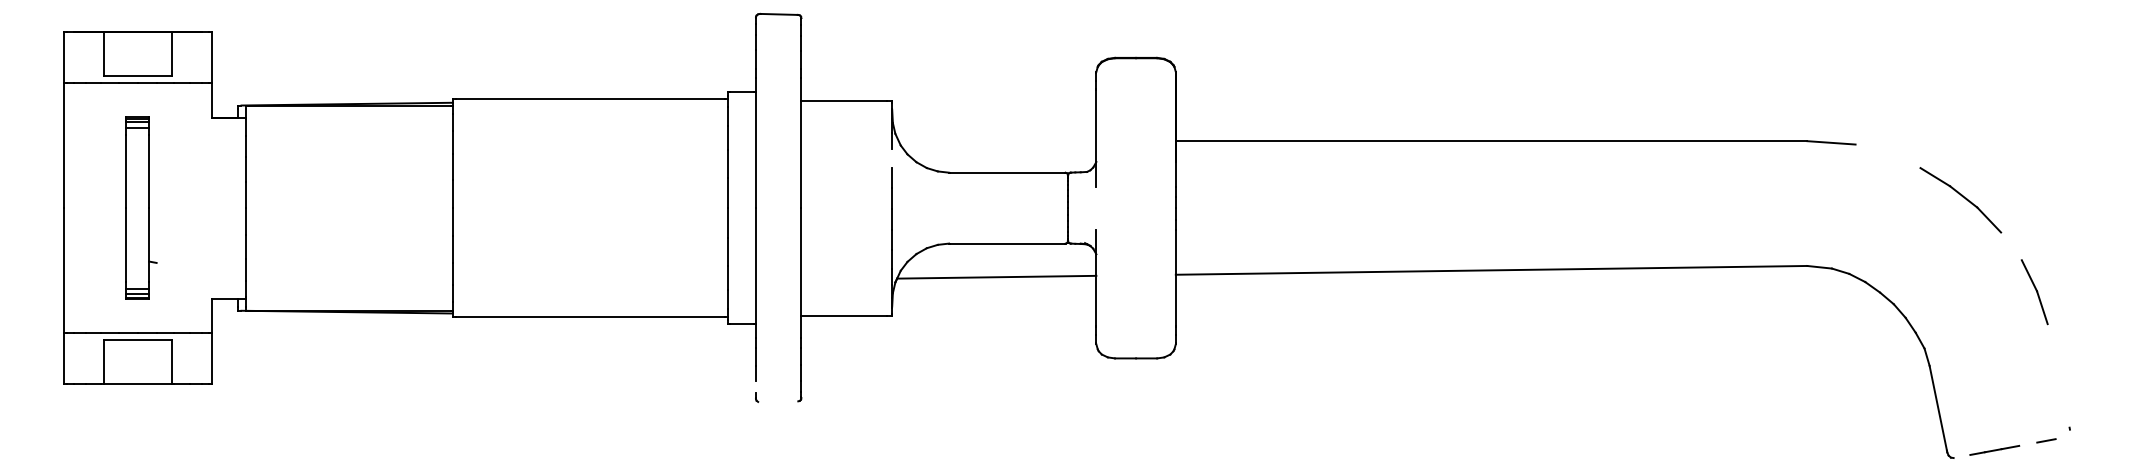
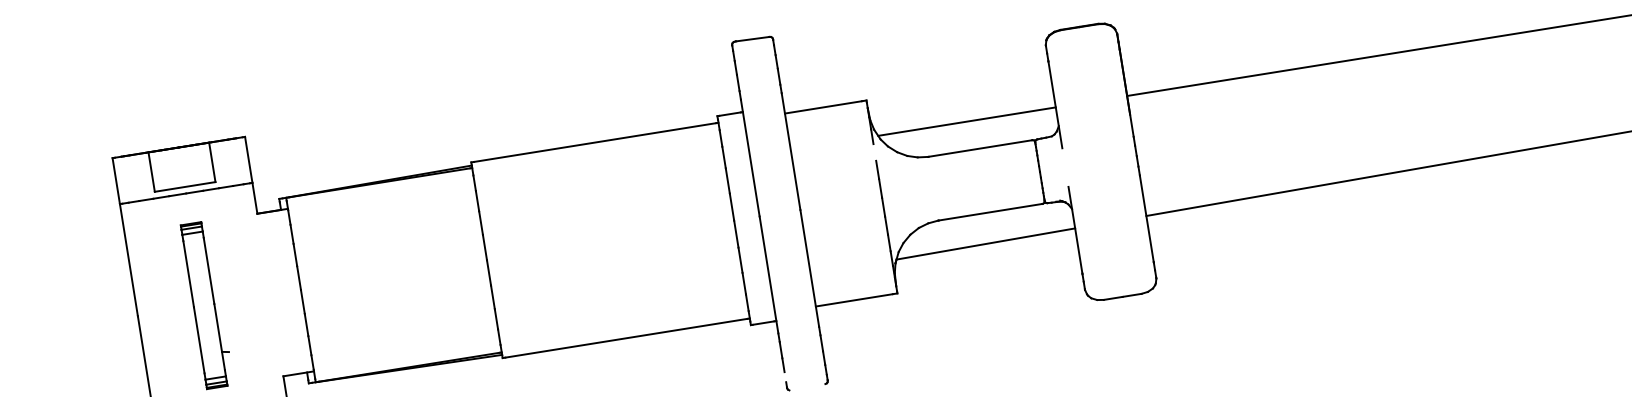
line: (997, 141) -> (966, 121), added

